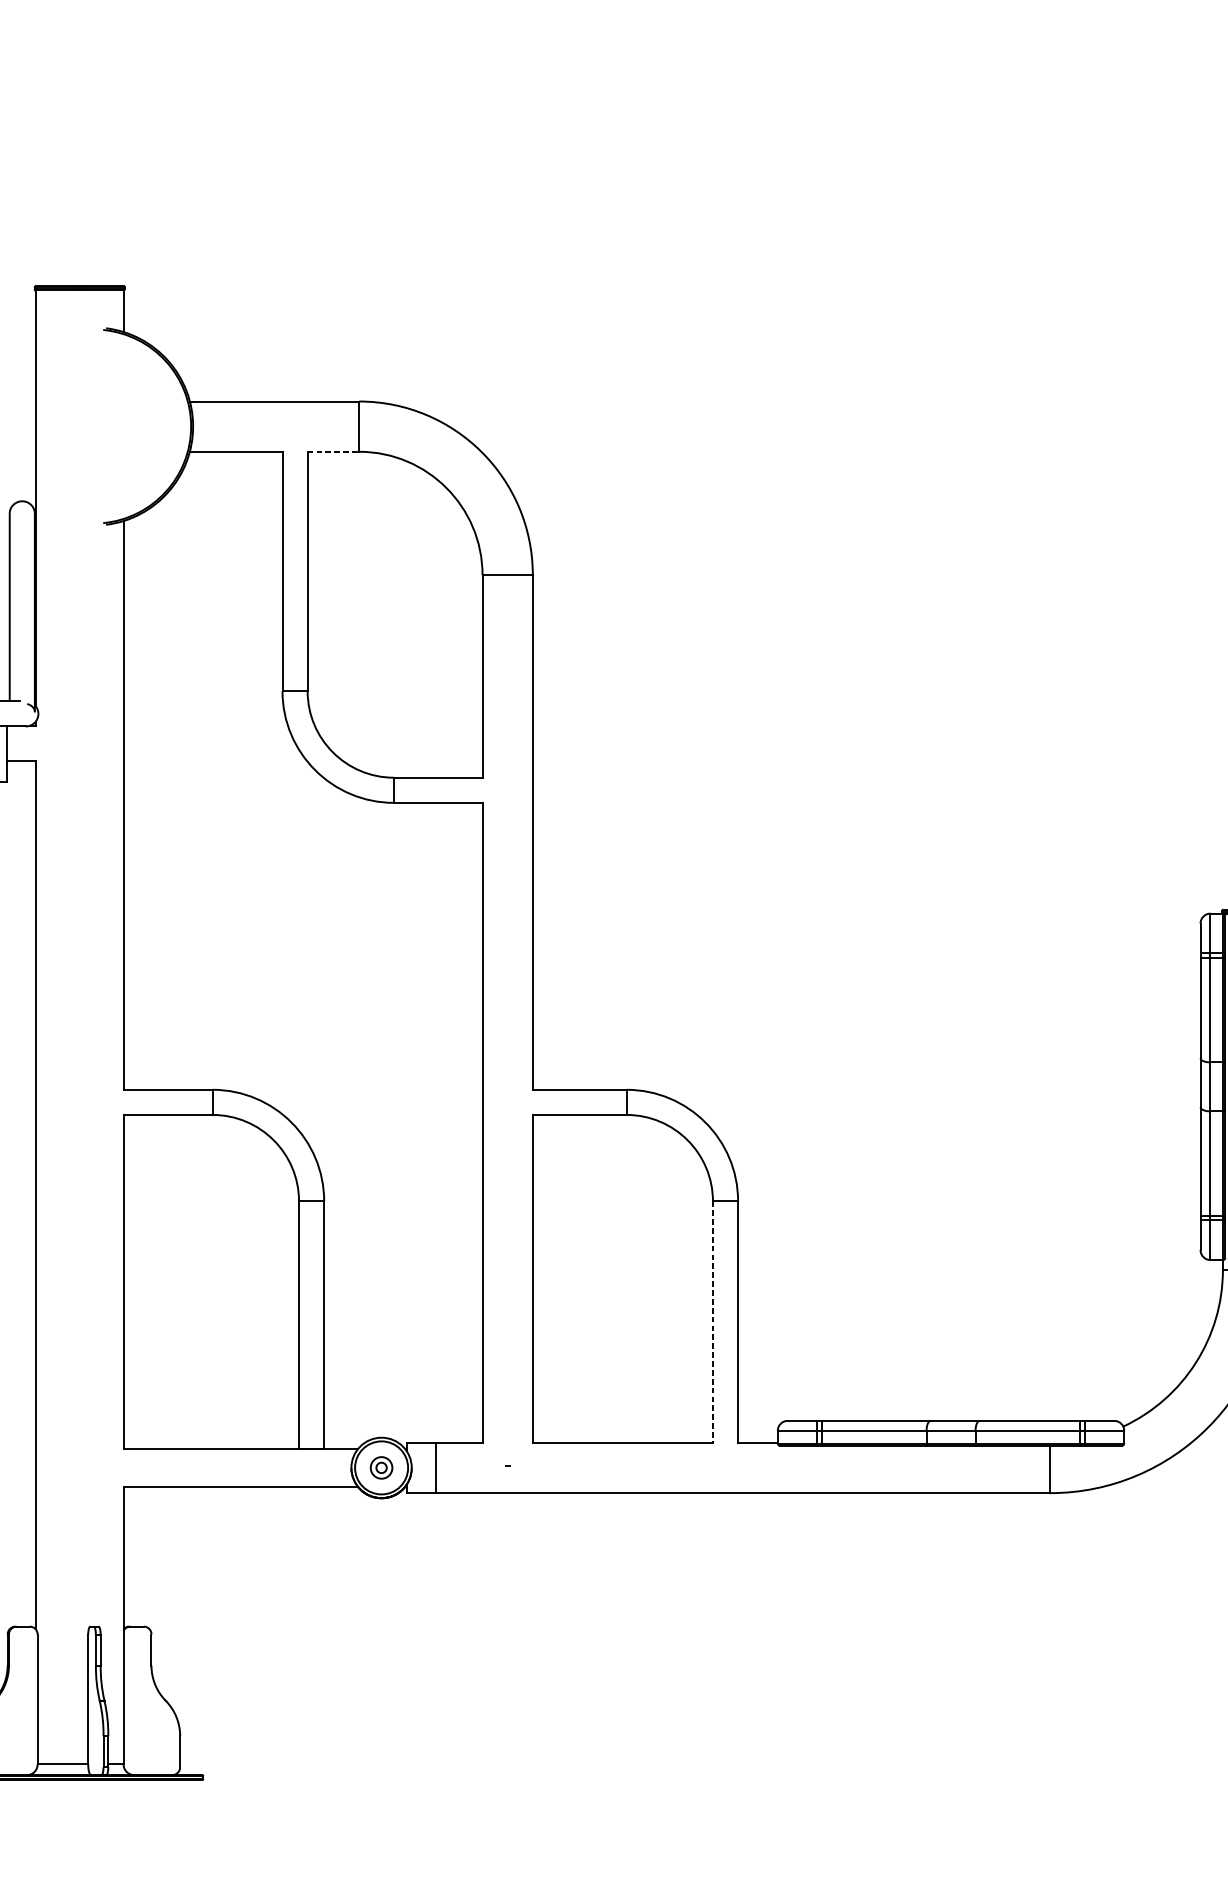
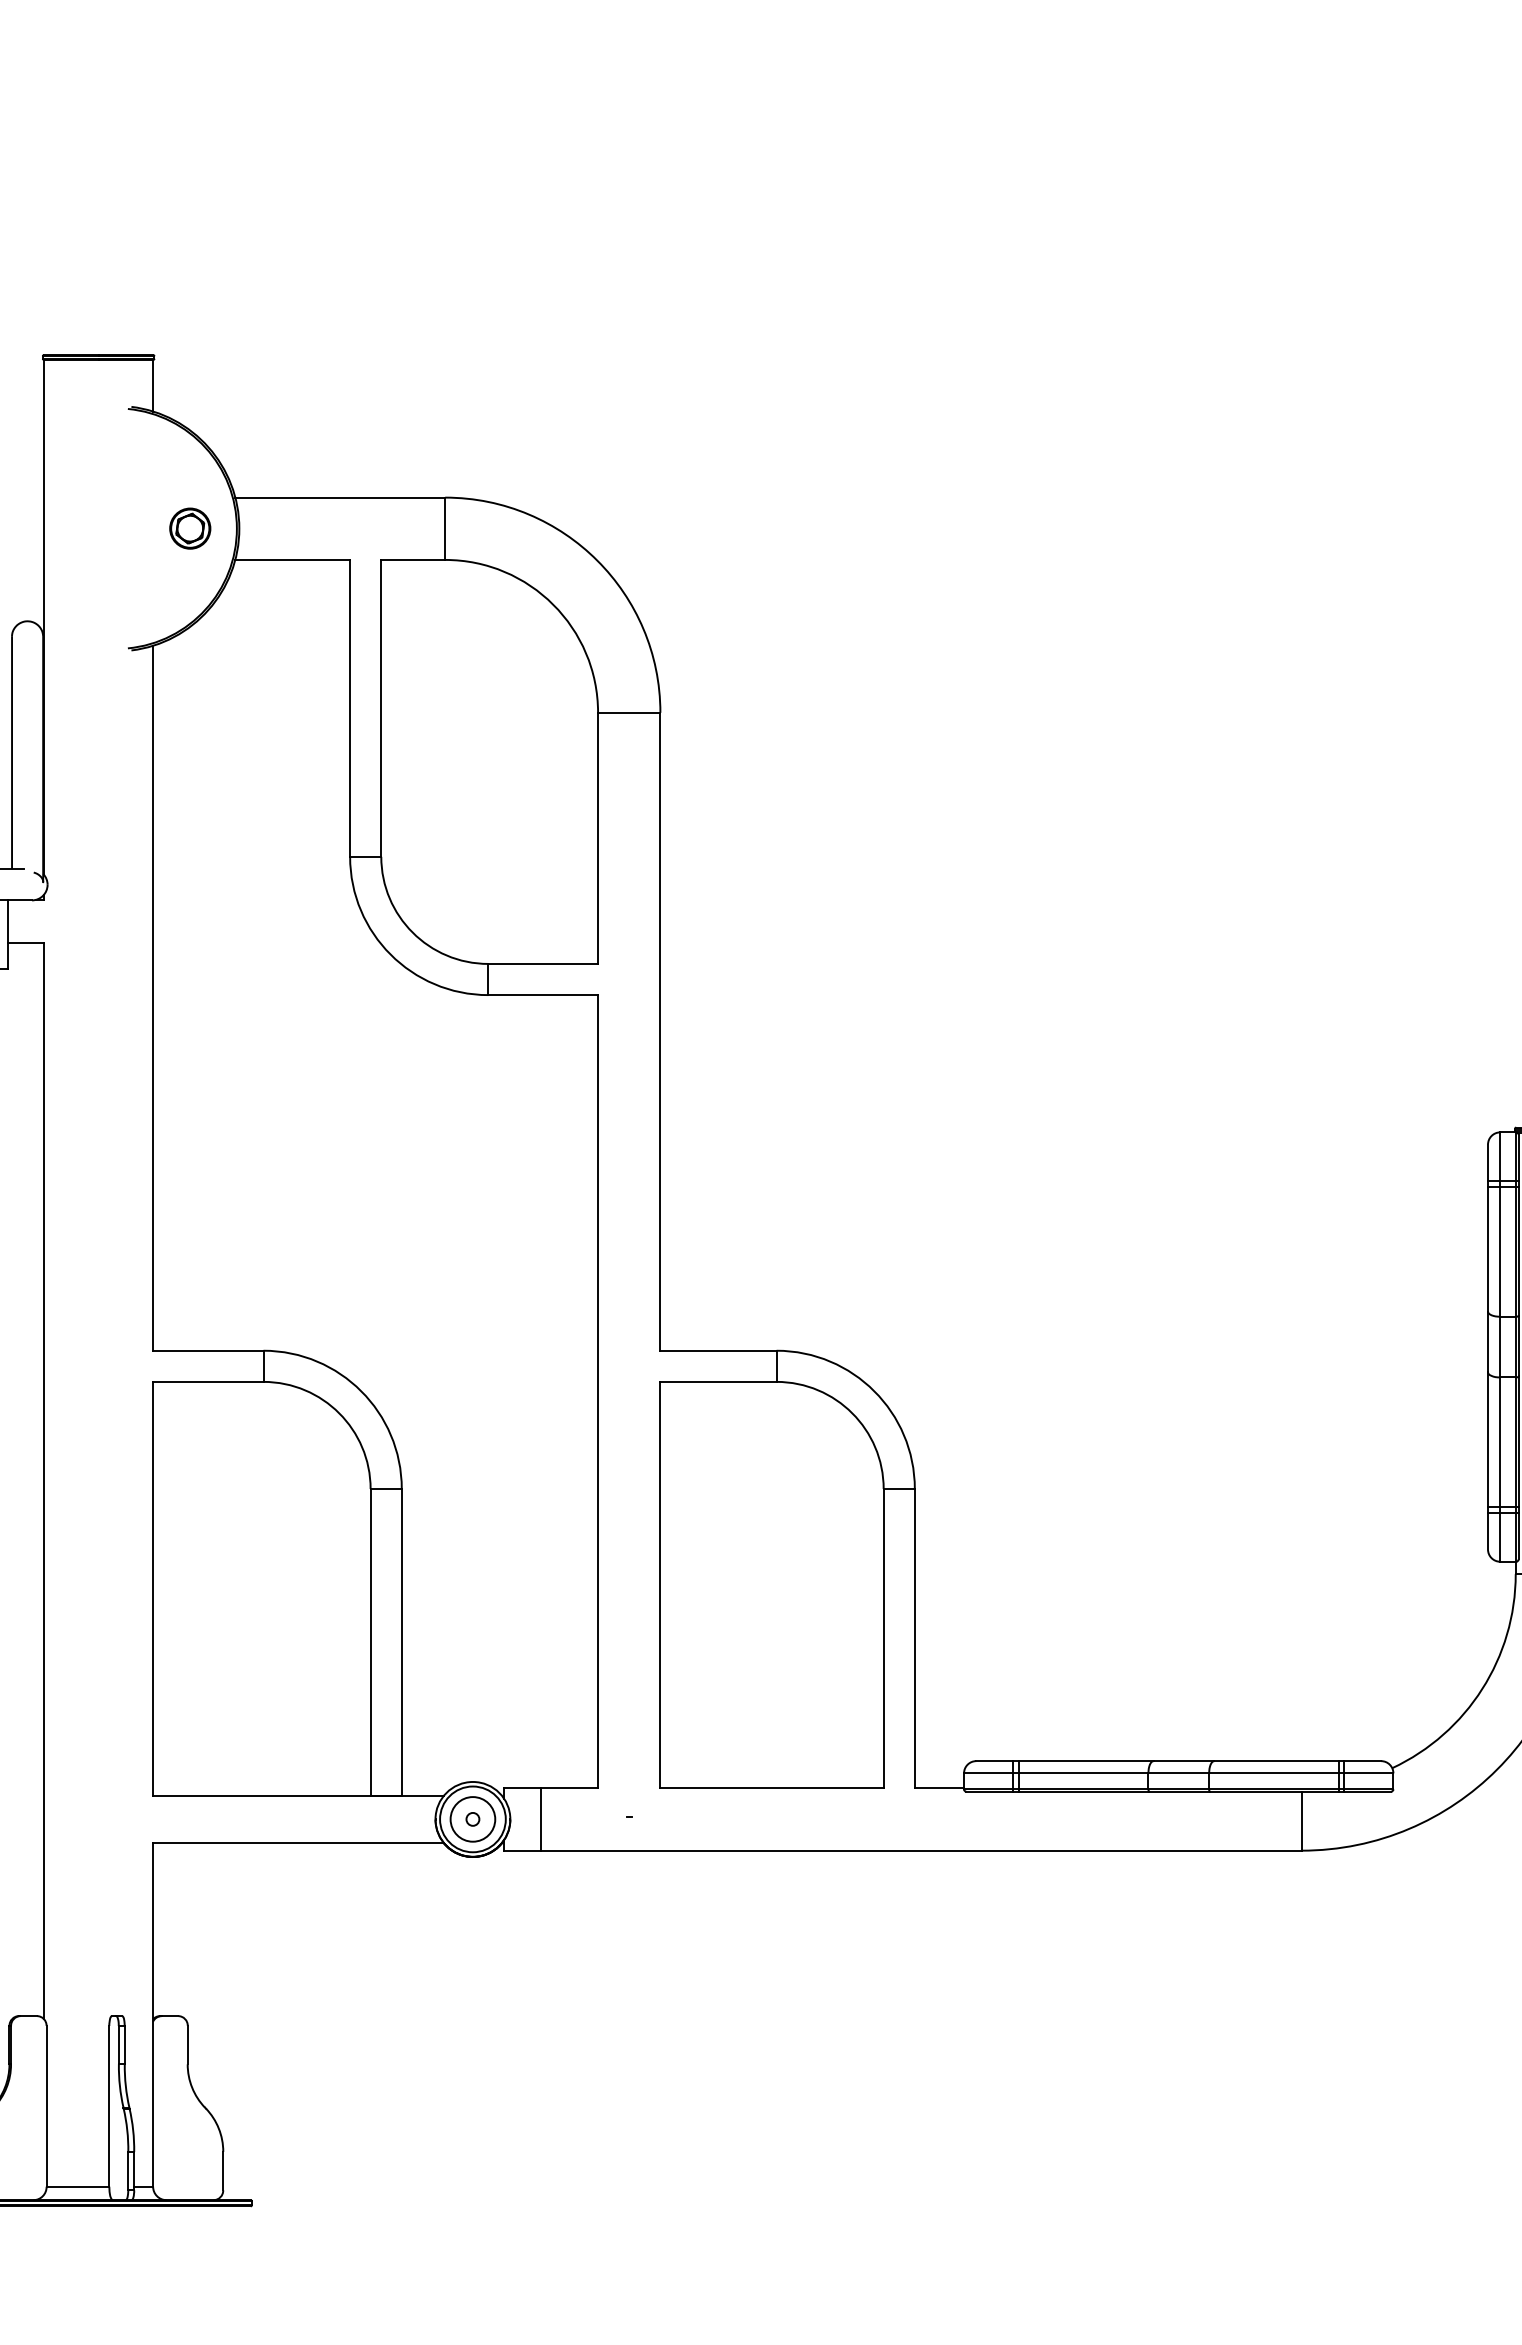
part: (153, 426) -> (190, 528), added
line: (333, 451) -> (413, 559), dashed -> solid
line: (712, 1321) -> (883, 1638), dashed -> solid
circle: (381, 1467) -> (472, 1819), size x1.67

